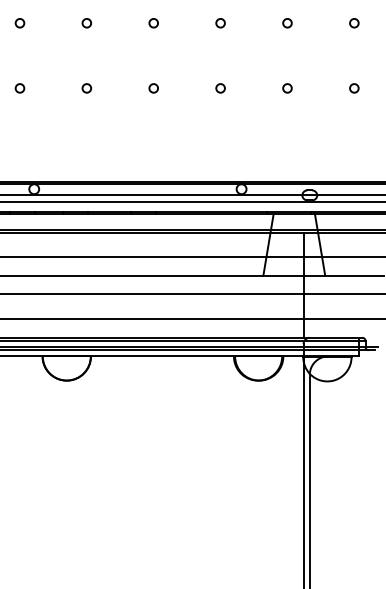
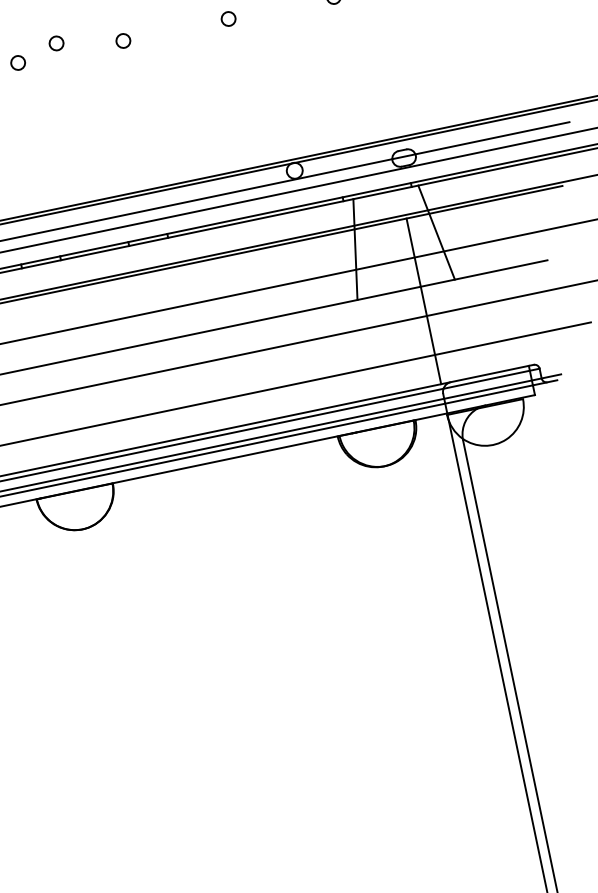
circle: (112, 81) -> (56, 43), added

